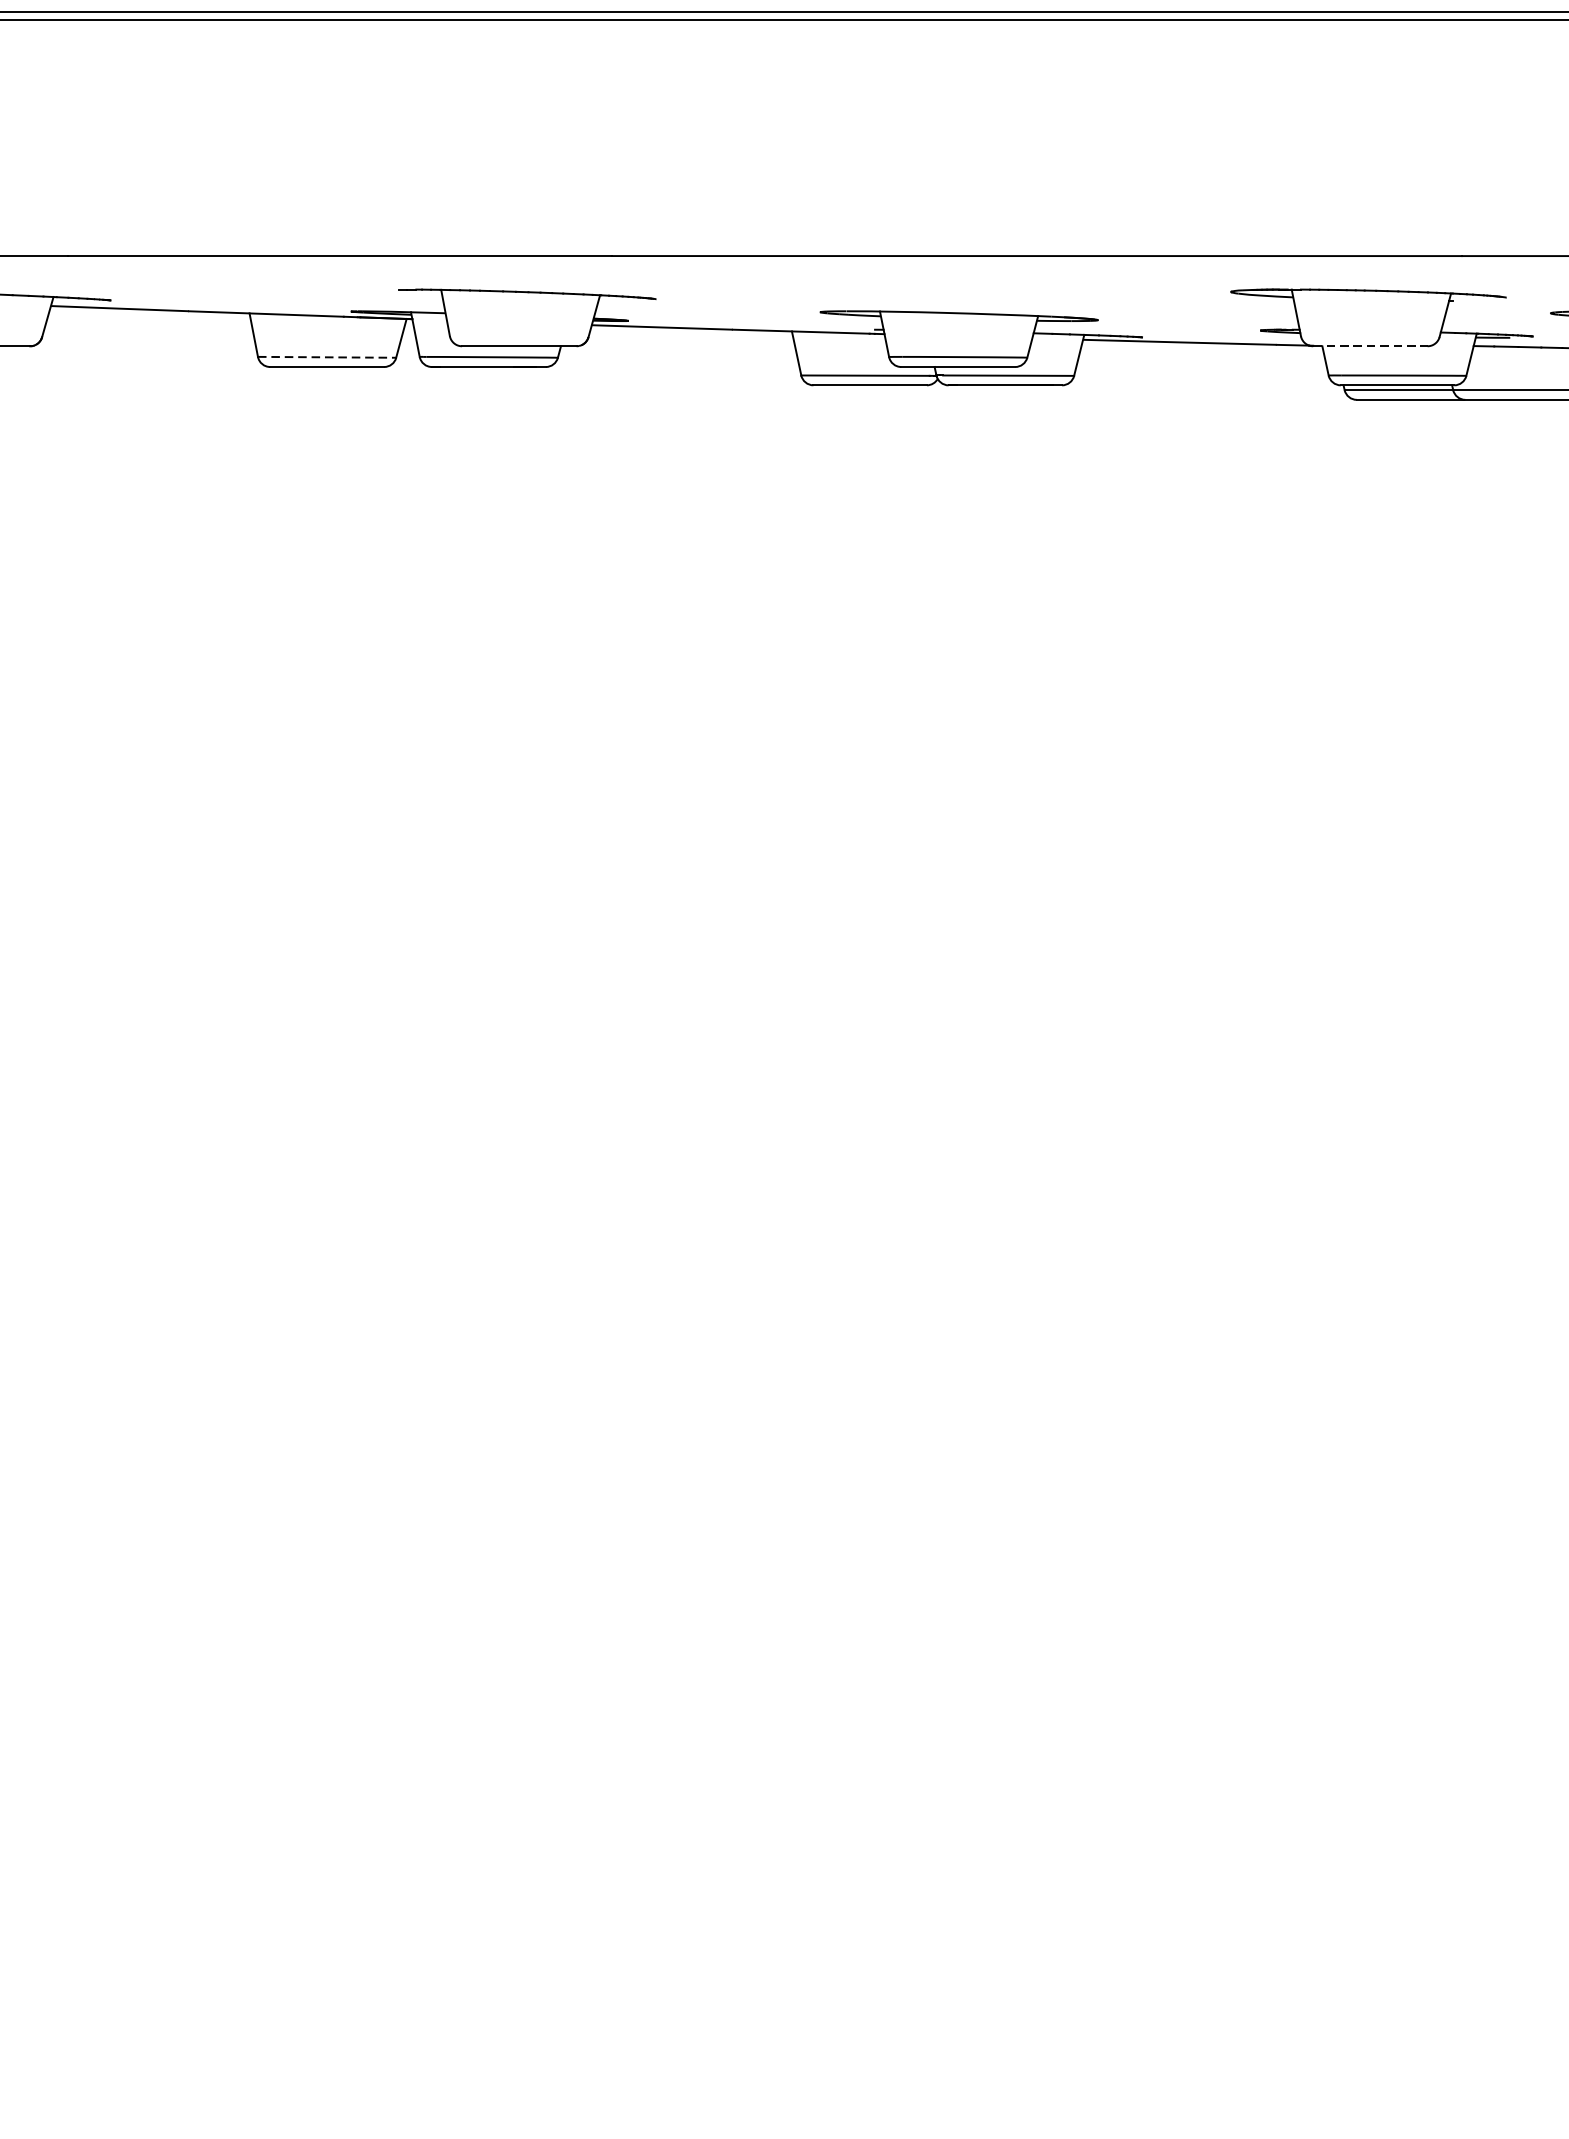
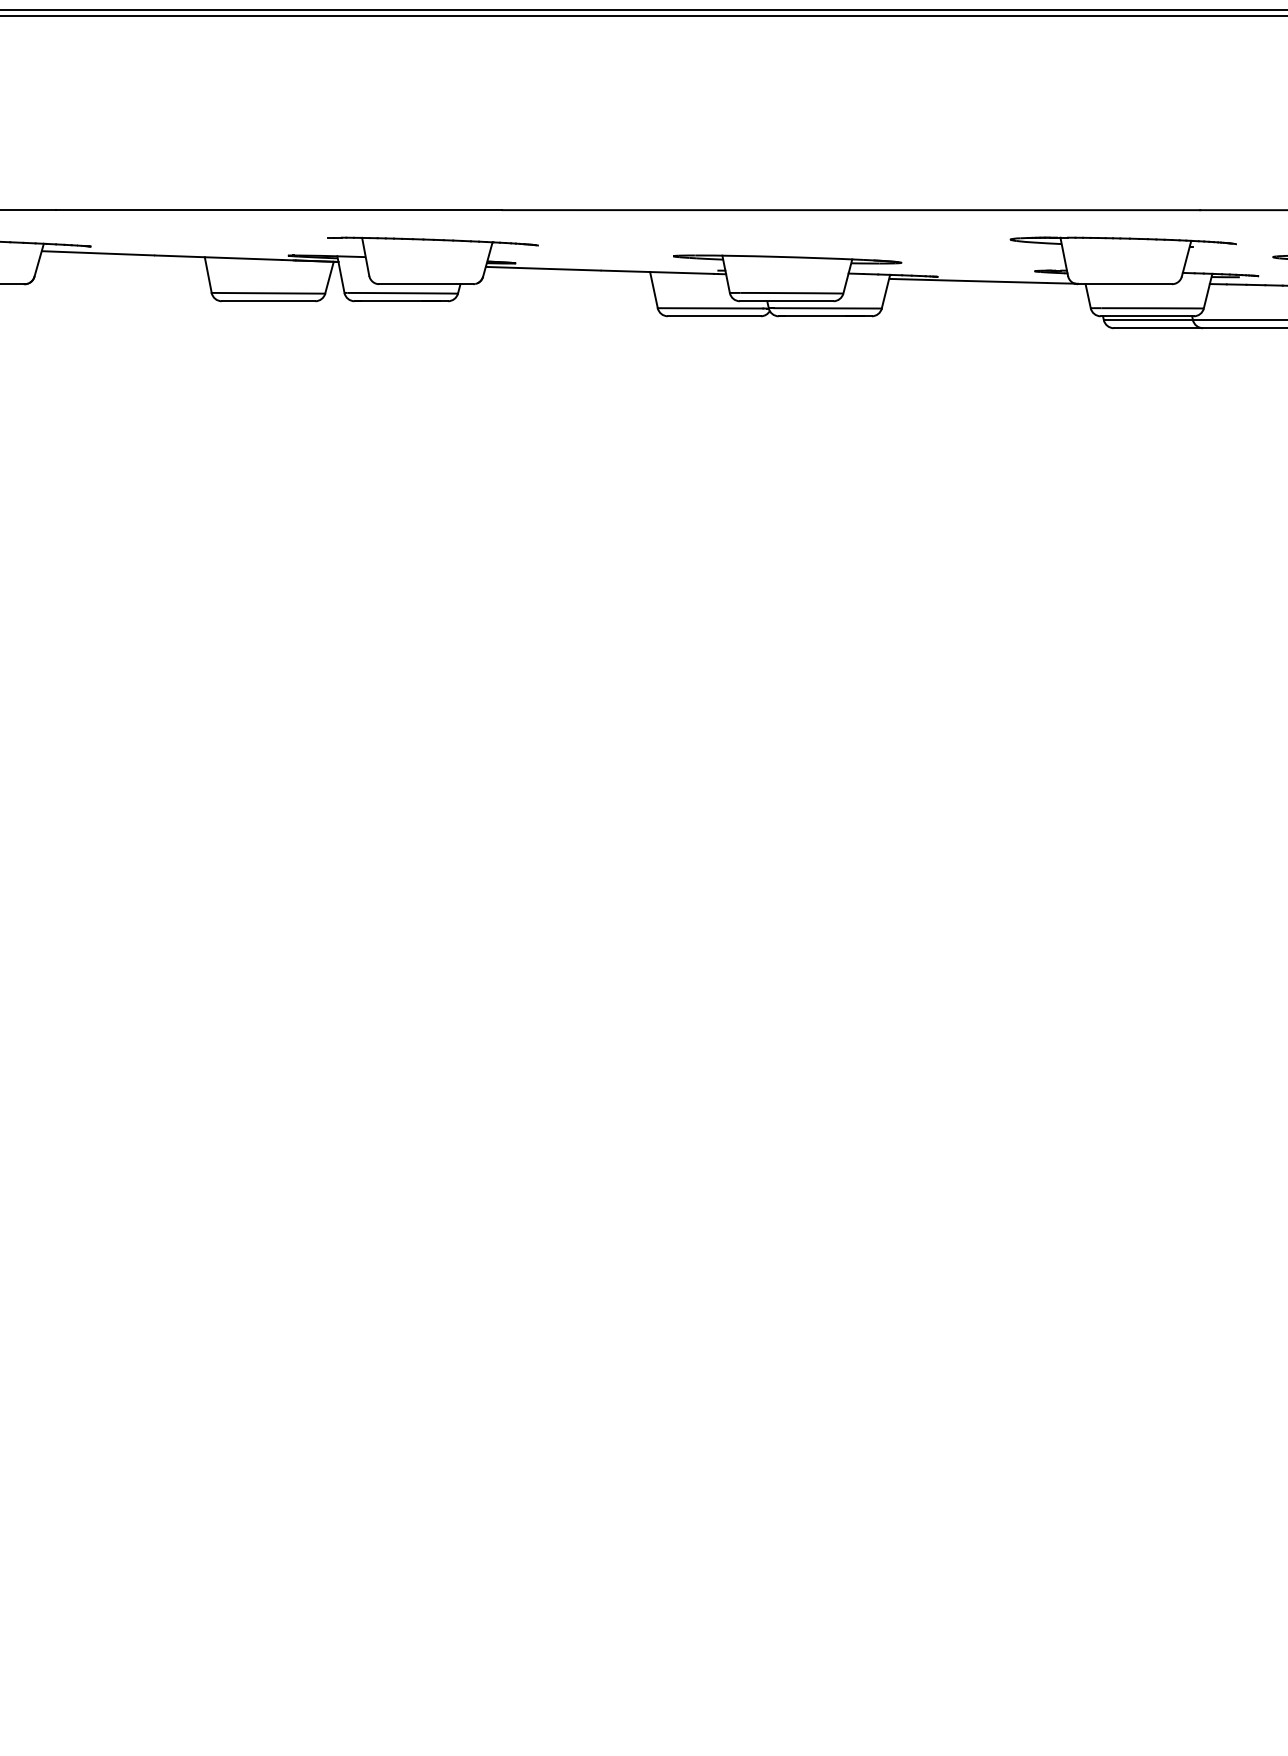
line: (1370, 346) -> (1125, 284), dashed -> solid
line: (327, 357) -> (268, 293), dashed -> solid

